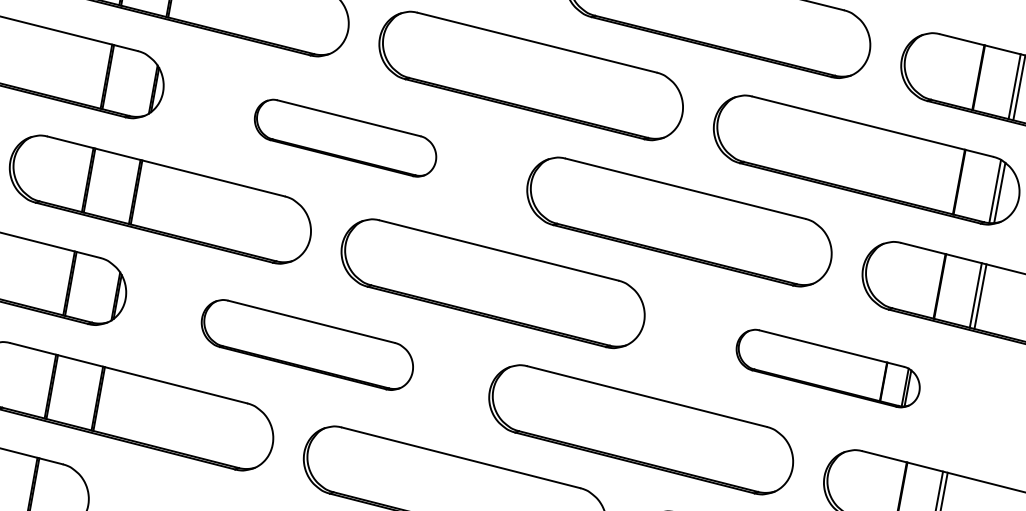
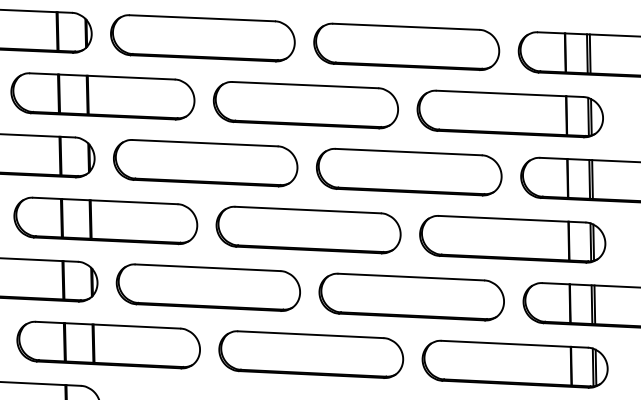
part: (344, 138) -> (205, 163), size x1.67
part: (306, 344) -> (207, 287), size x1.43
part: (827, 368) -> (512, 239), size x1.67

